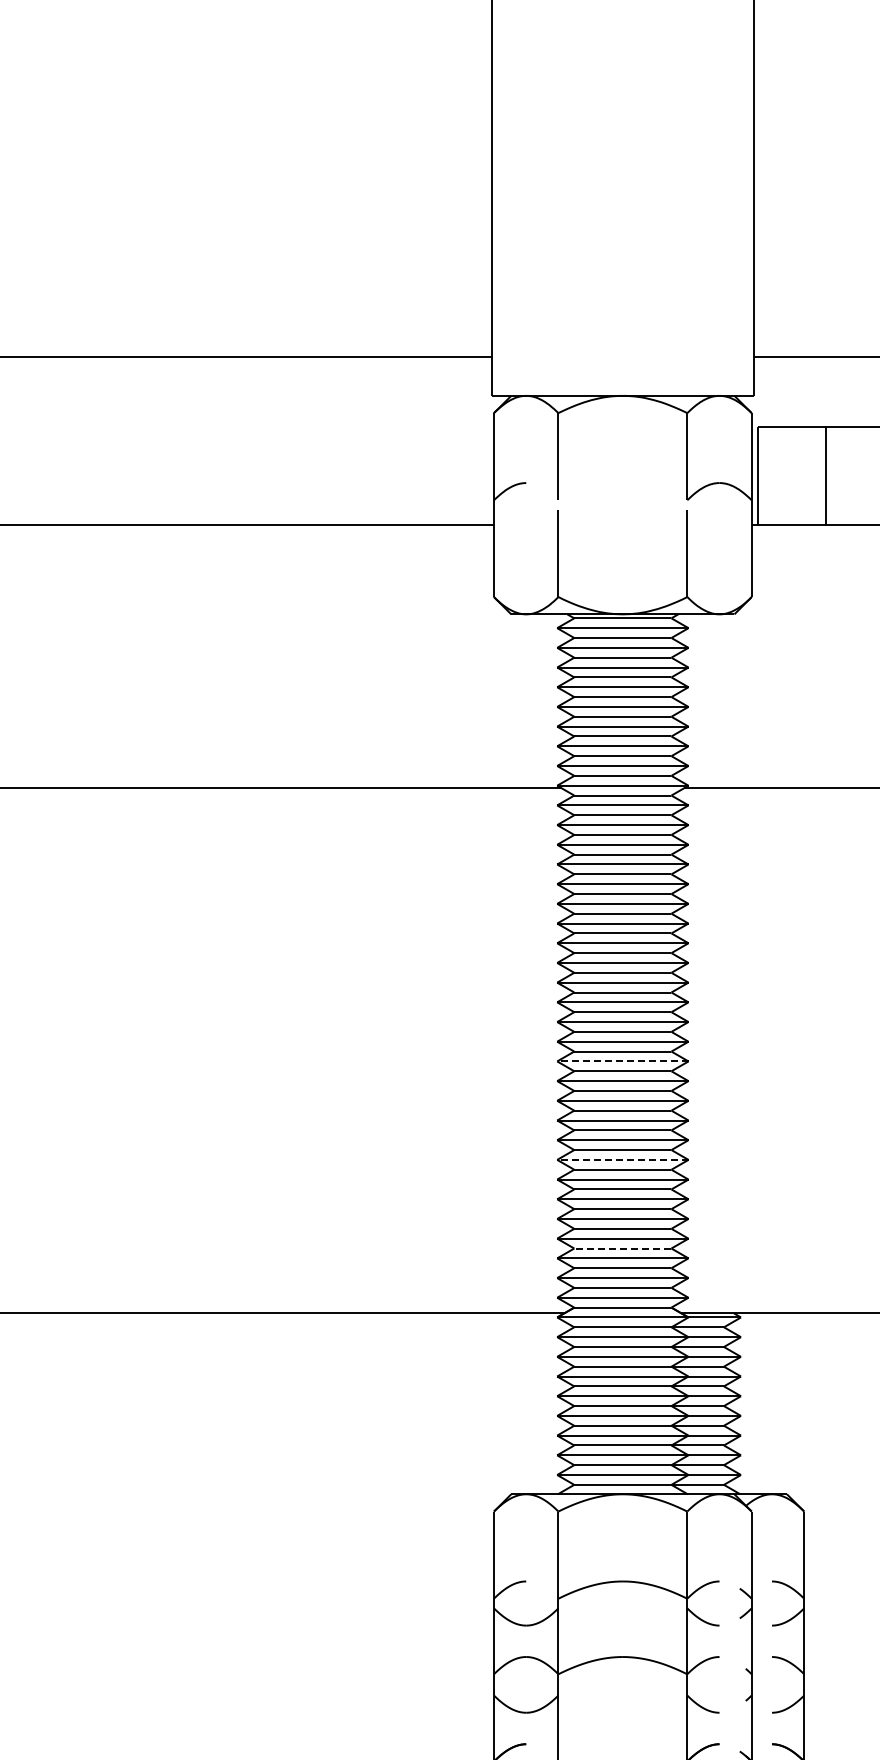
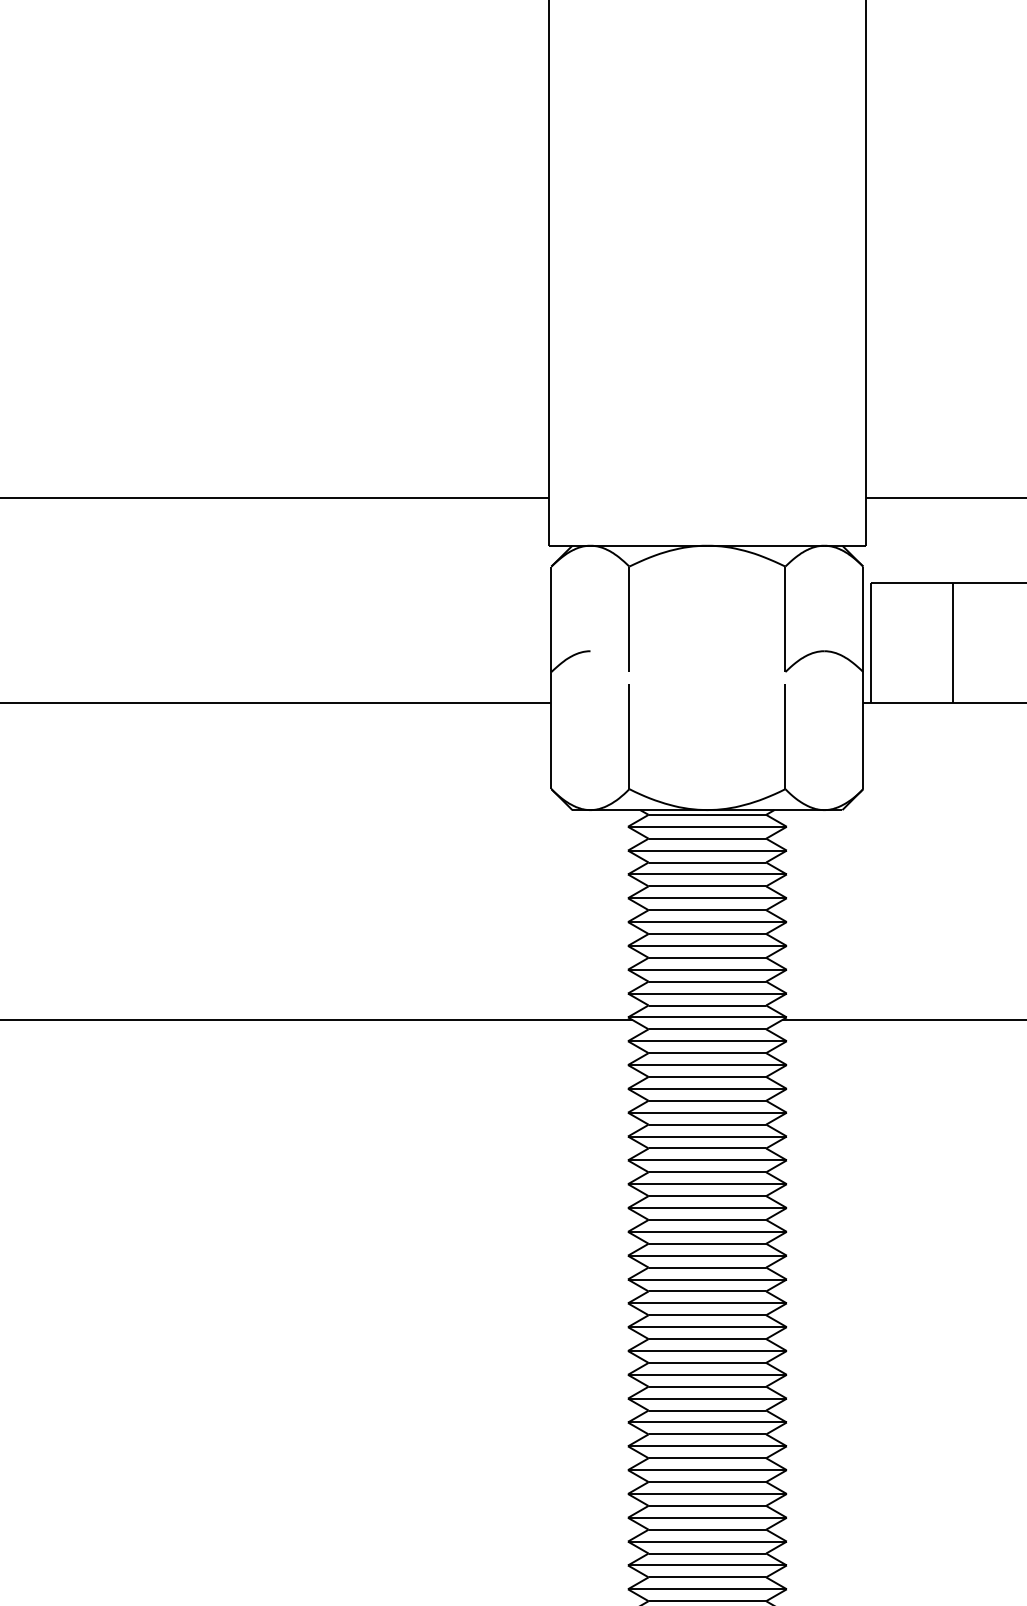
line: (622, 1061) -> (706, 1351), dashed -> solid
line: (622, 1159) -> (706, 1469), dashed -> solid
line: (622, 1248) -> (706, 1577), dashed -> solid

